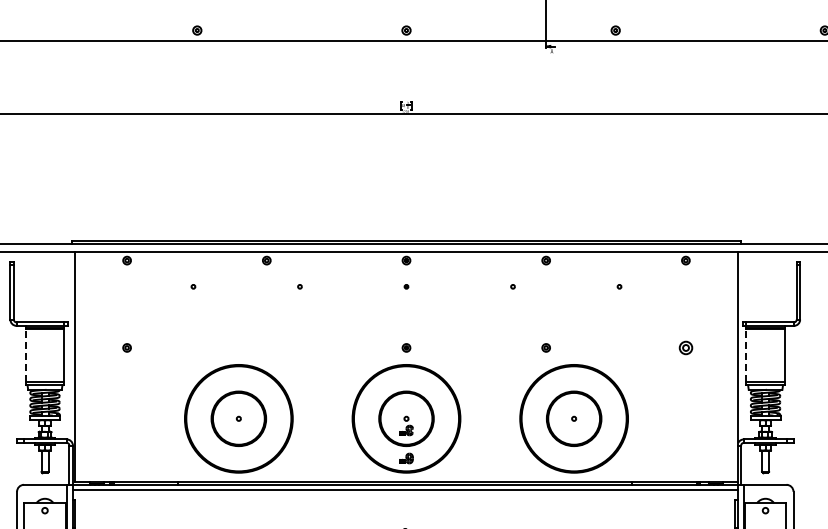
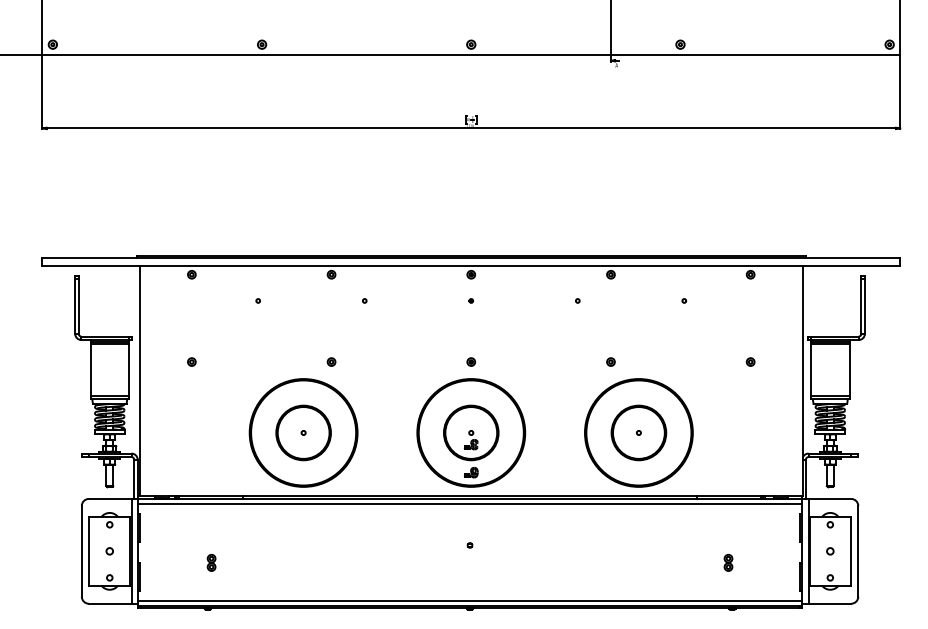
part: (266, 347) -> (331, 361), added
part: (685, 347) -> (750, 361), size x0.62
line: (25, 355) -> (90, 369), dashed -> solid
line: (746, 355) -> (811, 369), dashed -> solid

